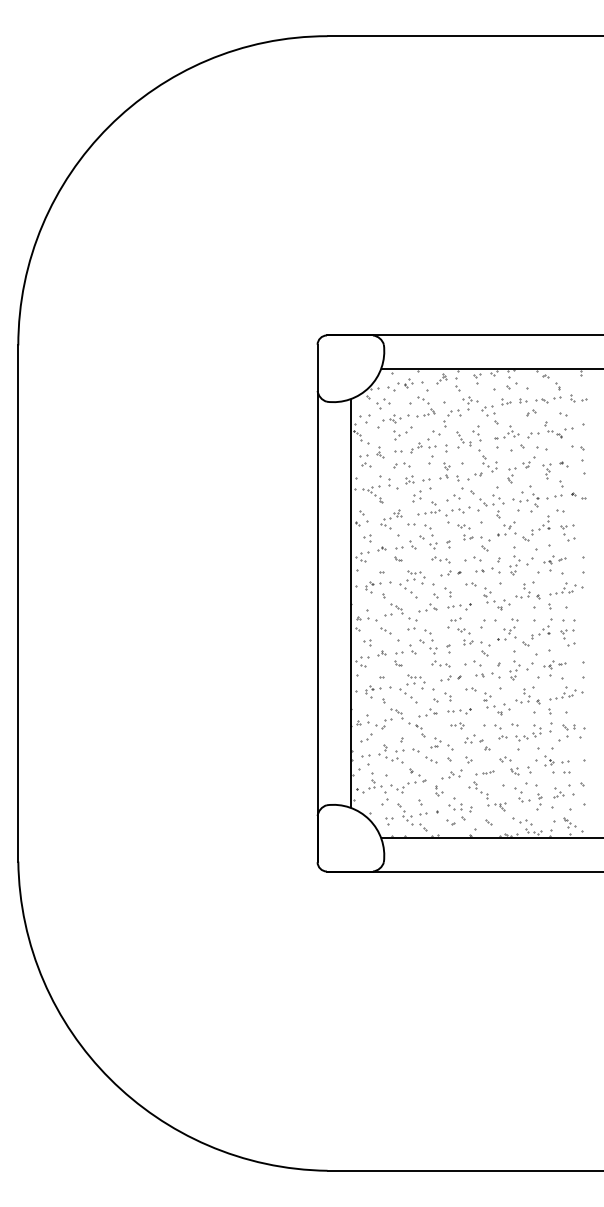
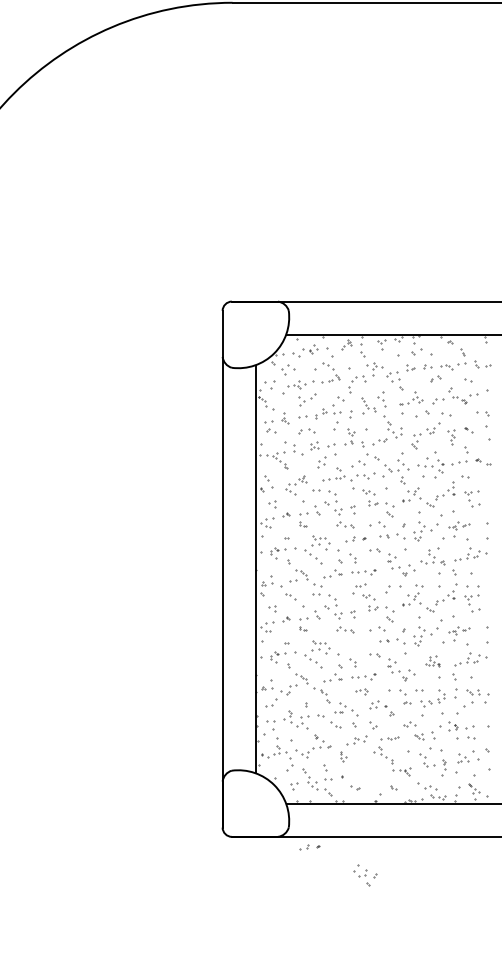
part: (450, 678) -> (309, 847), moved
part: (527, 695) -> (432, 661), size x0.6
part: (460, 808) -> (365, 874), moved

